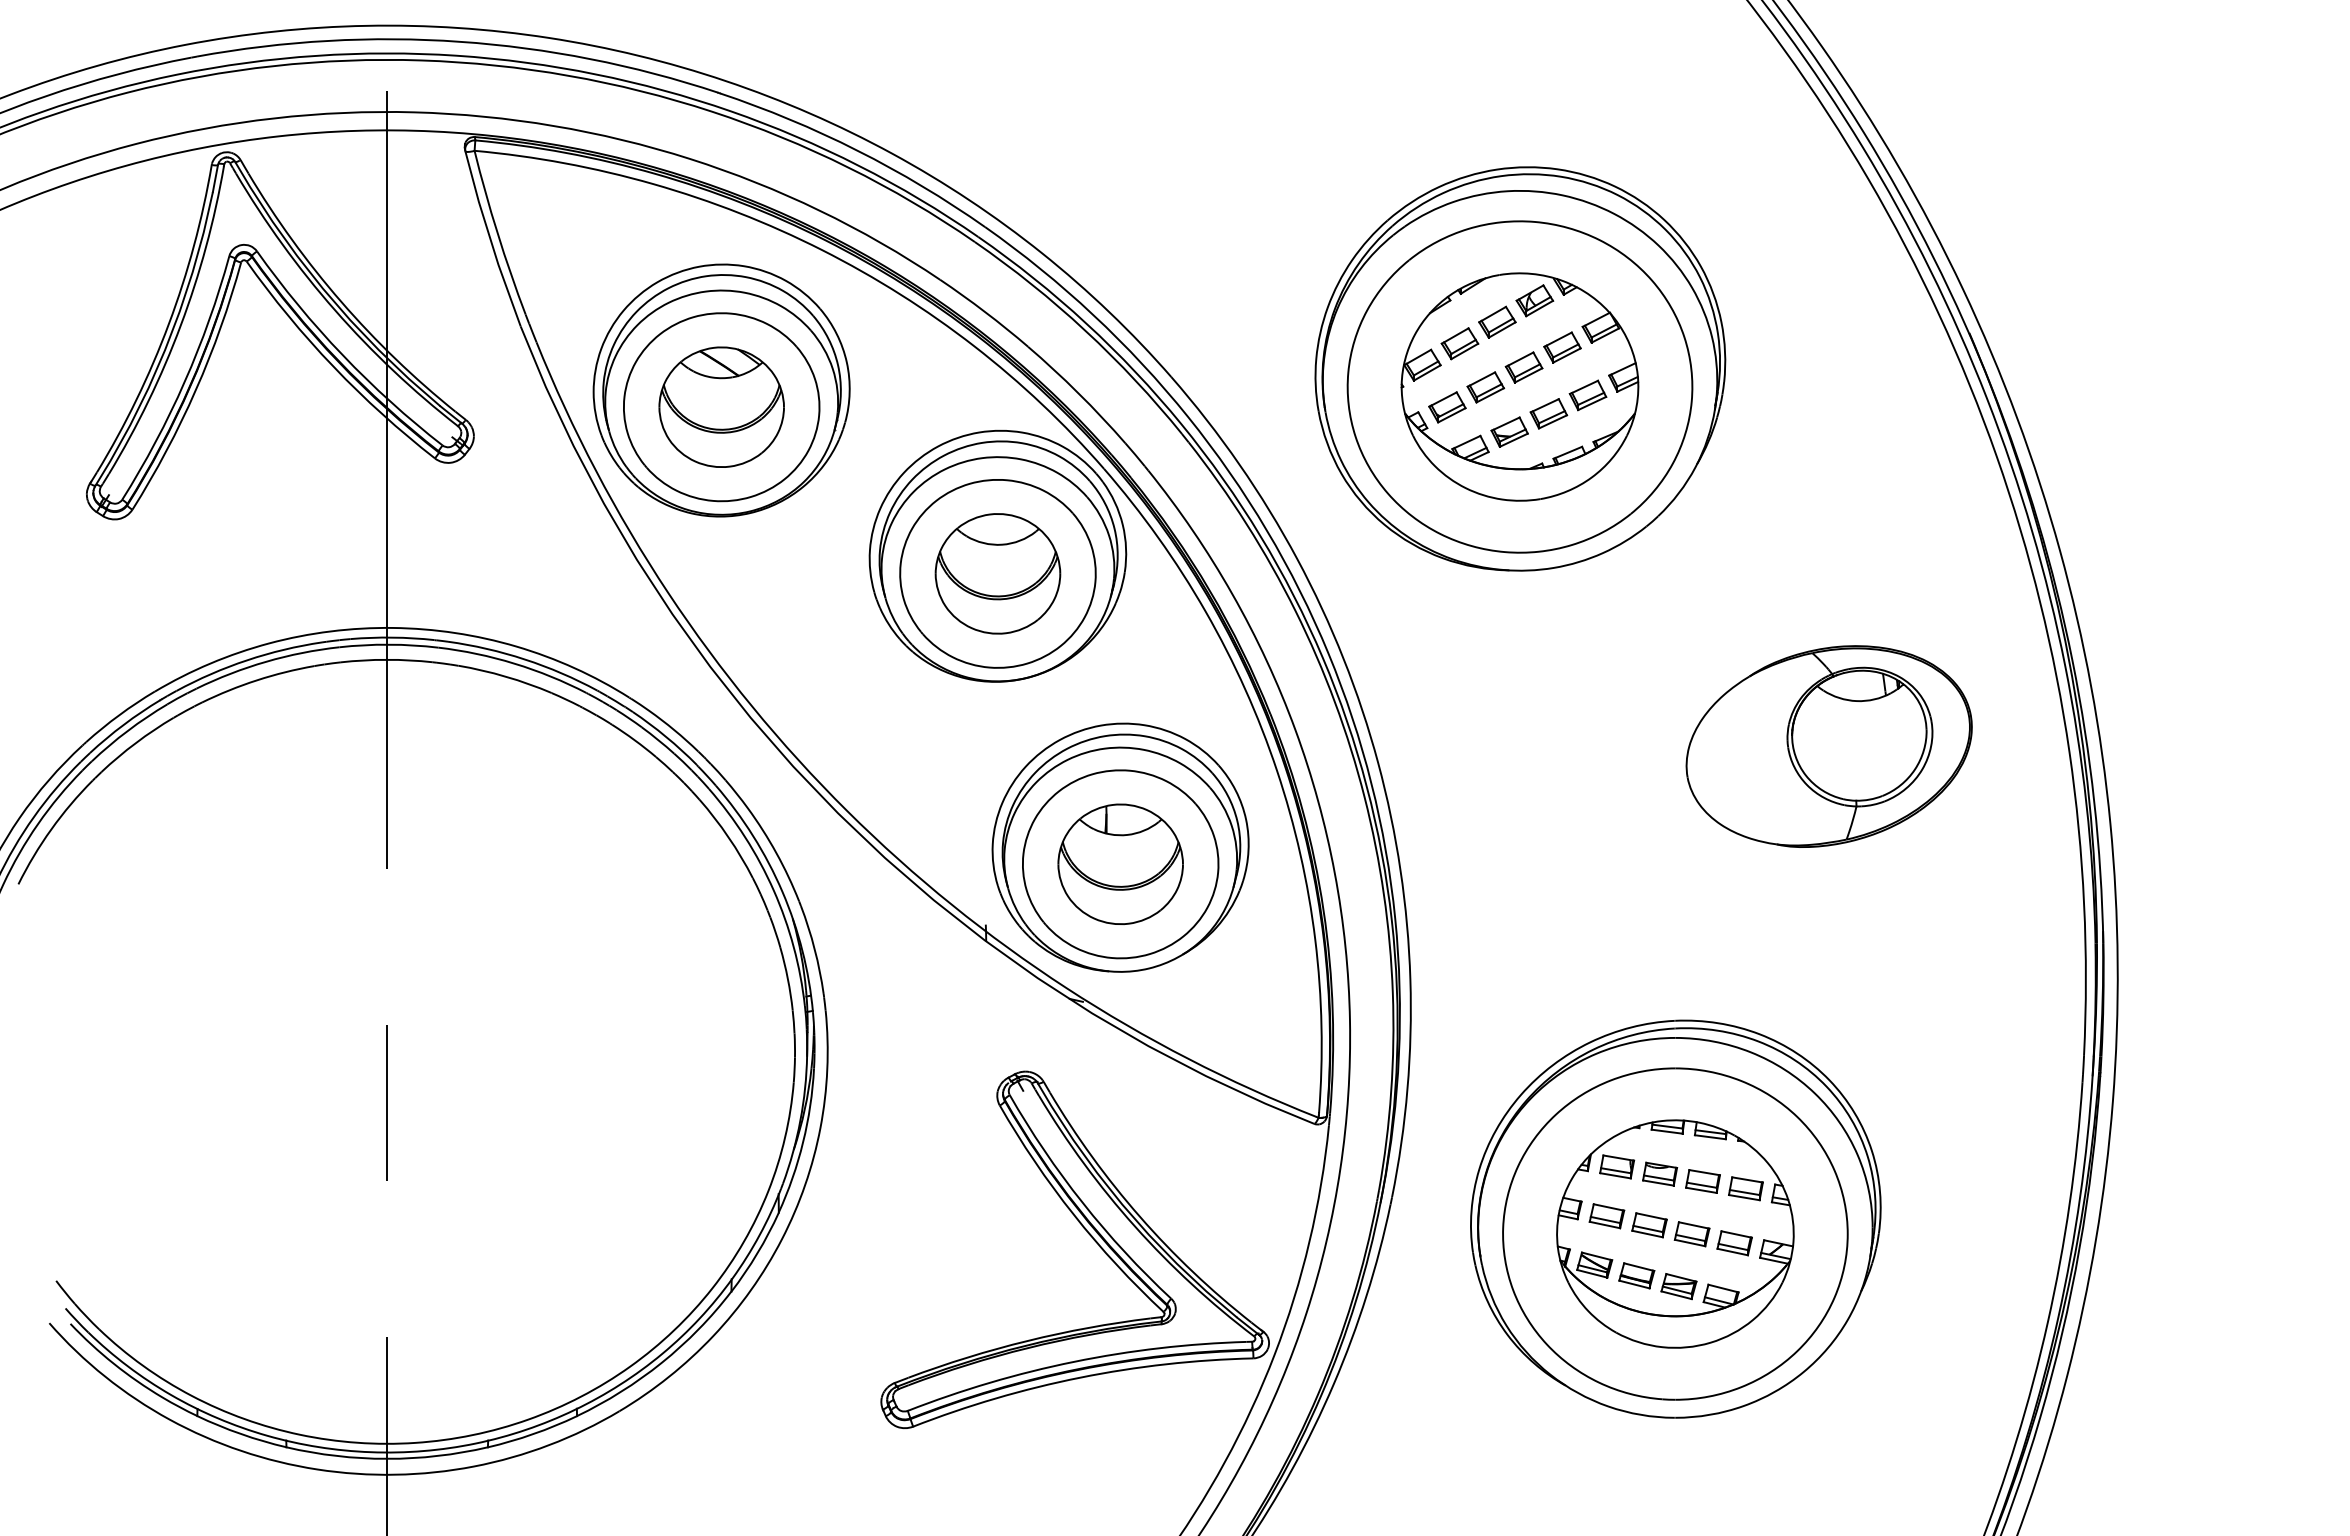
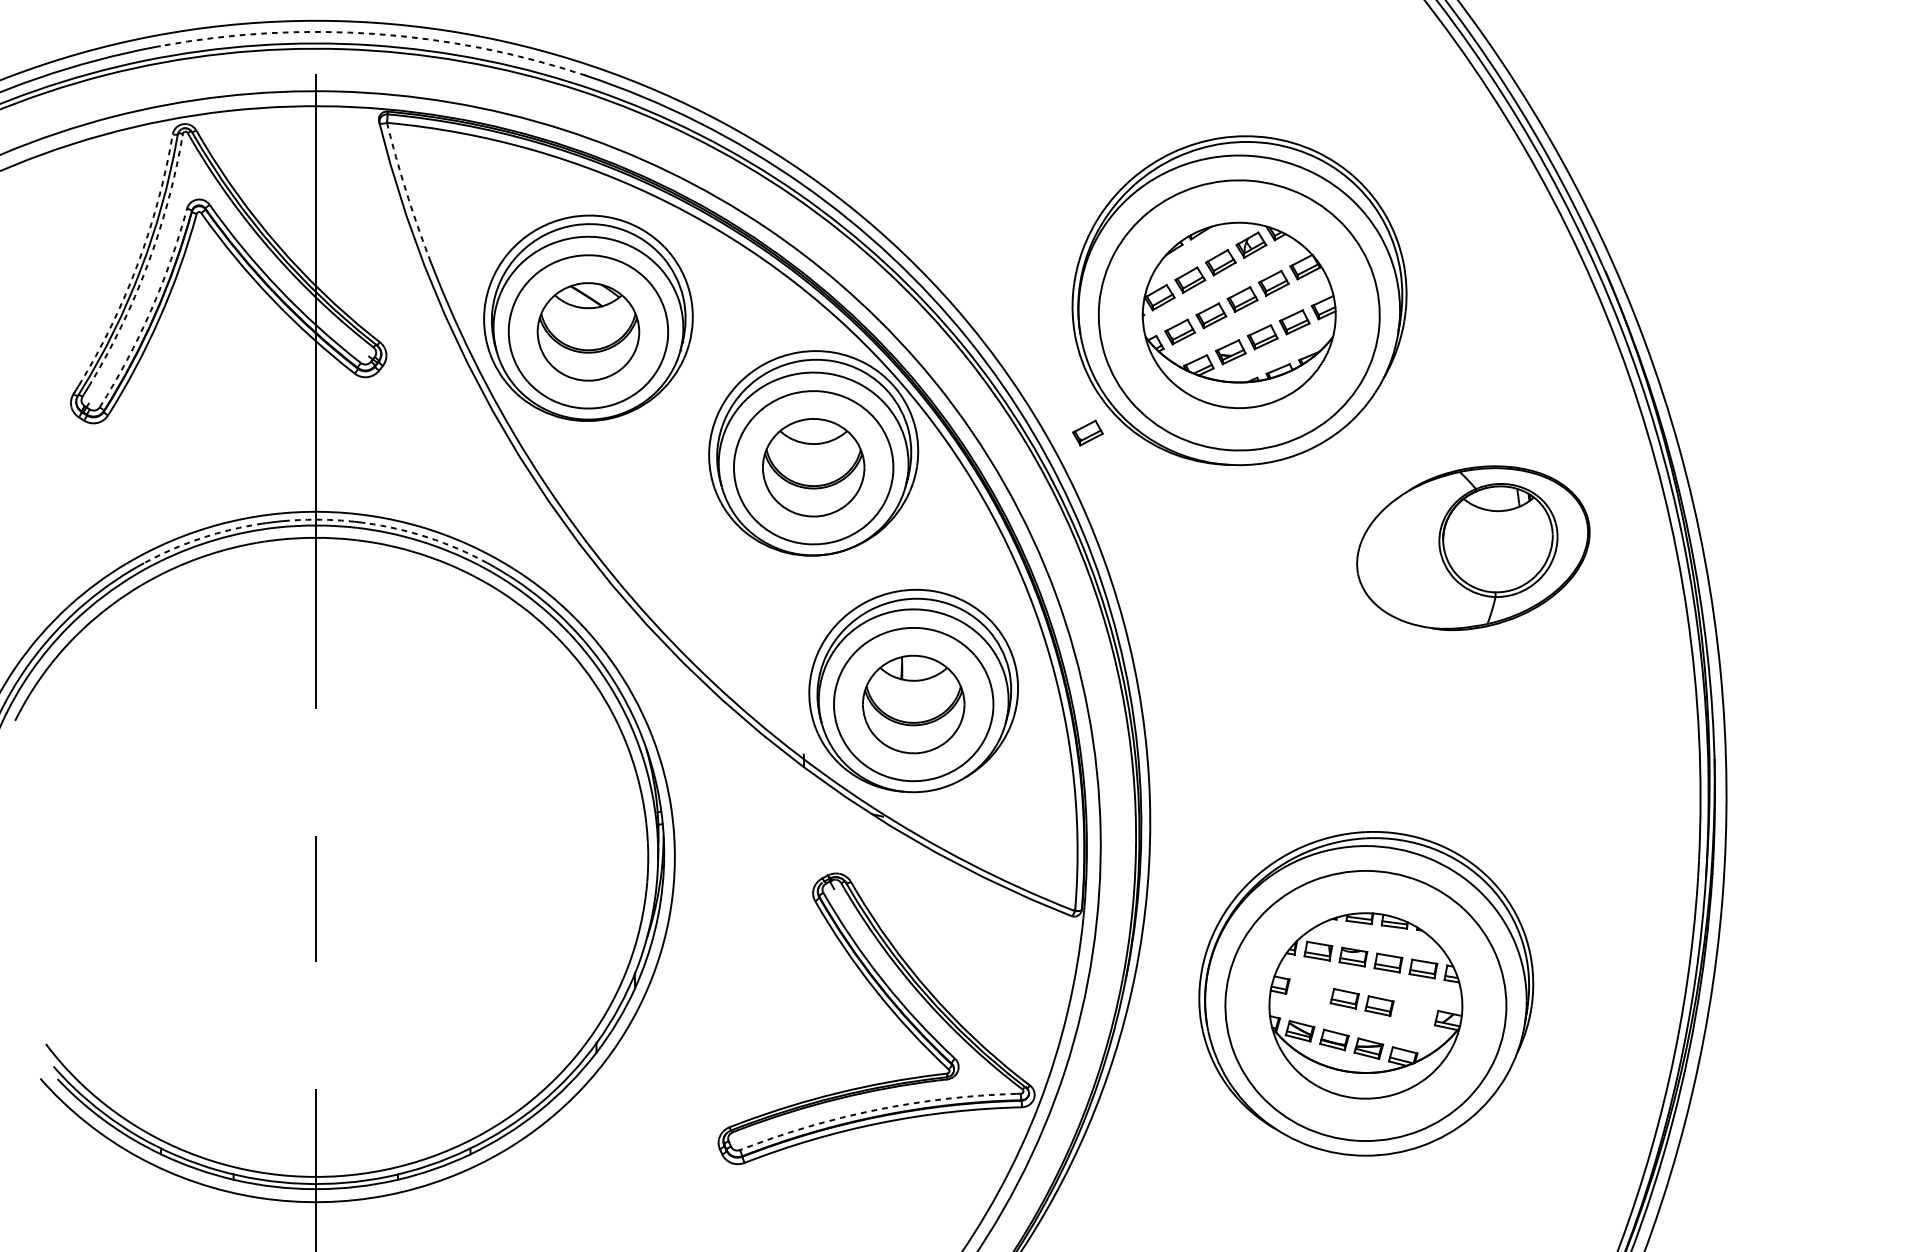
arc: (460, 41) -> (375, 33), solid -> dashed
arc: (497, 233) -> (405, 190), solid -> dashed
arc: (168, 324) -> (137, 264), solid -> dashed
arc: (180, 325) -> (147, 265), solid -> dashed
arc: (184, 381) -> (150, 310), solid -> dashed
part: (1334, 531) -> (1088, 433), added
arc: (392, 637) -> (320, 519), solid -> dashed
arc: (524, 659) -> (427, 537), solid -> dashed
arc: (247, 660) -> (201, 538), solid -> dashed
part: (1828, 746) -> (1472, 548), moved
part: (1606, 1216) -> (1309, 991), removed
part: (1734, 1243) -> (1414, 1013), removed
arc: (1074, 1361) -> (876, 1109), solid -> dashed

